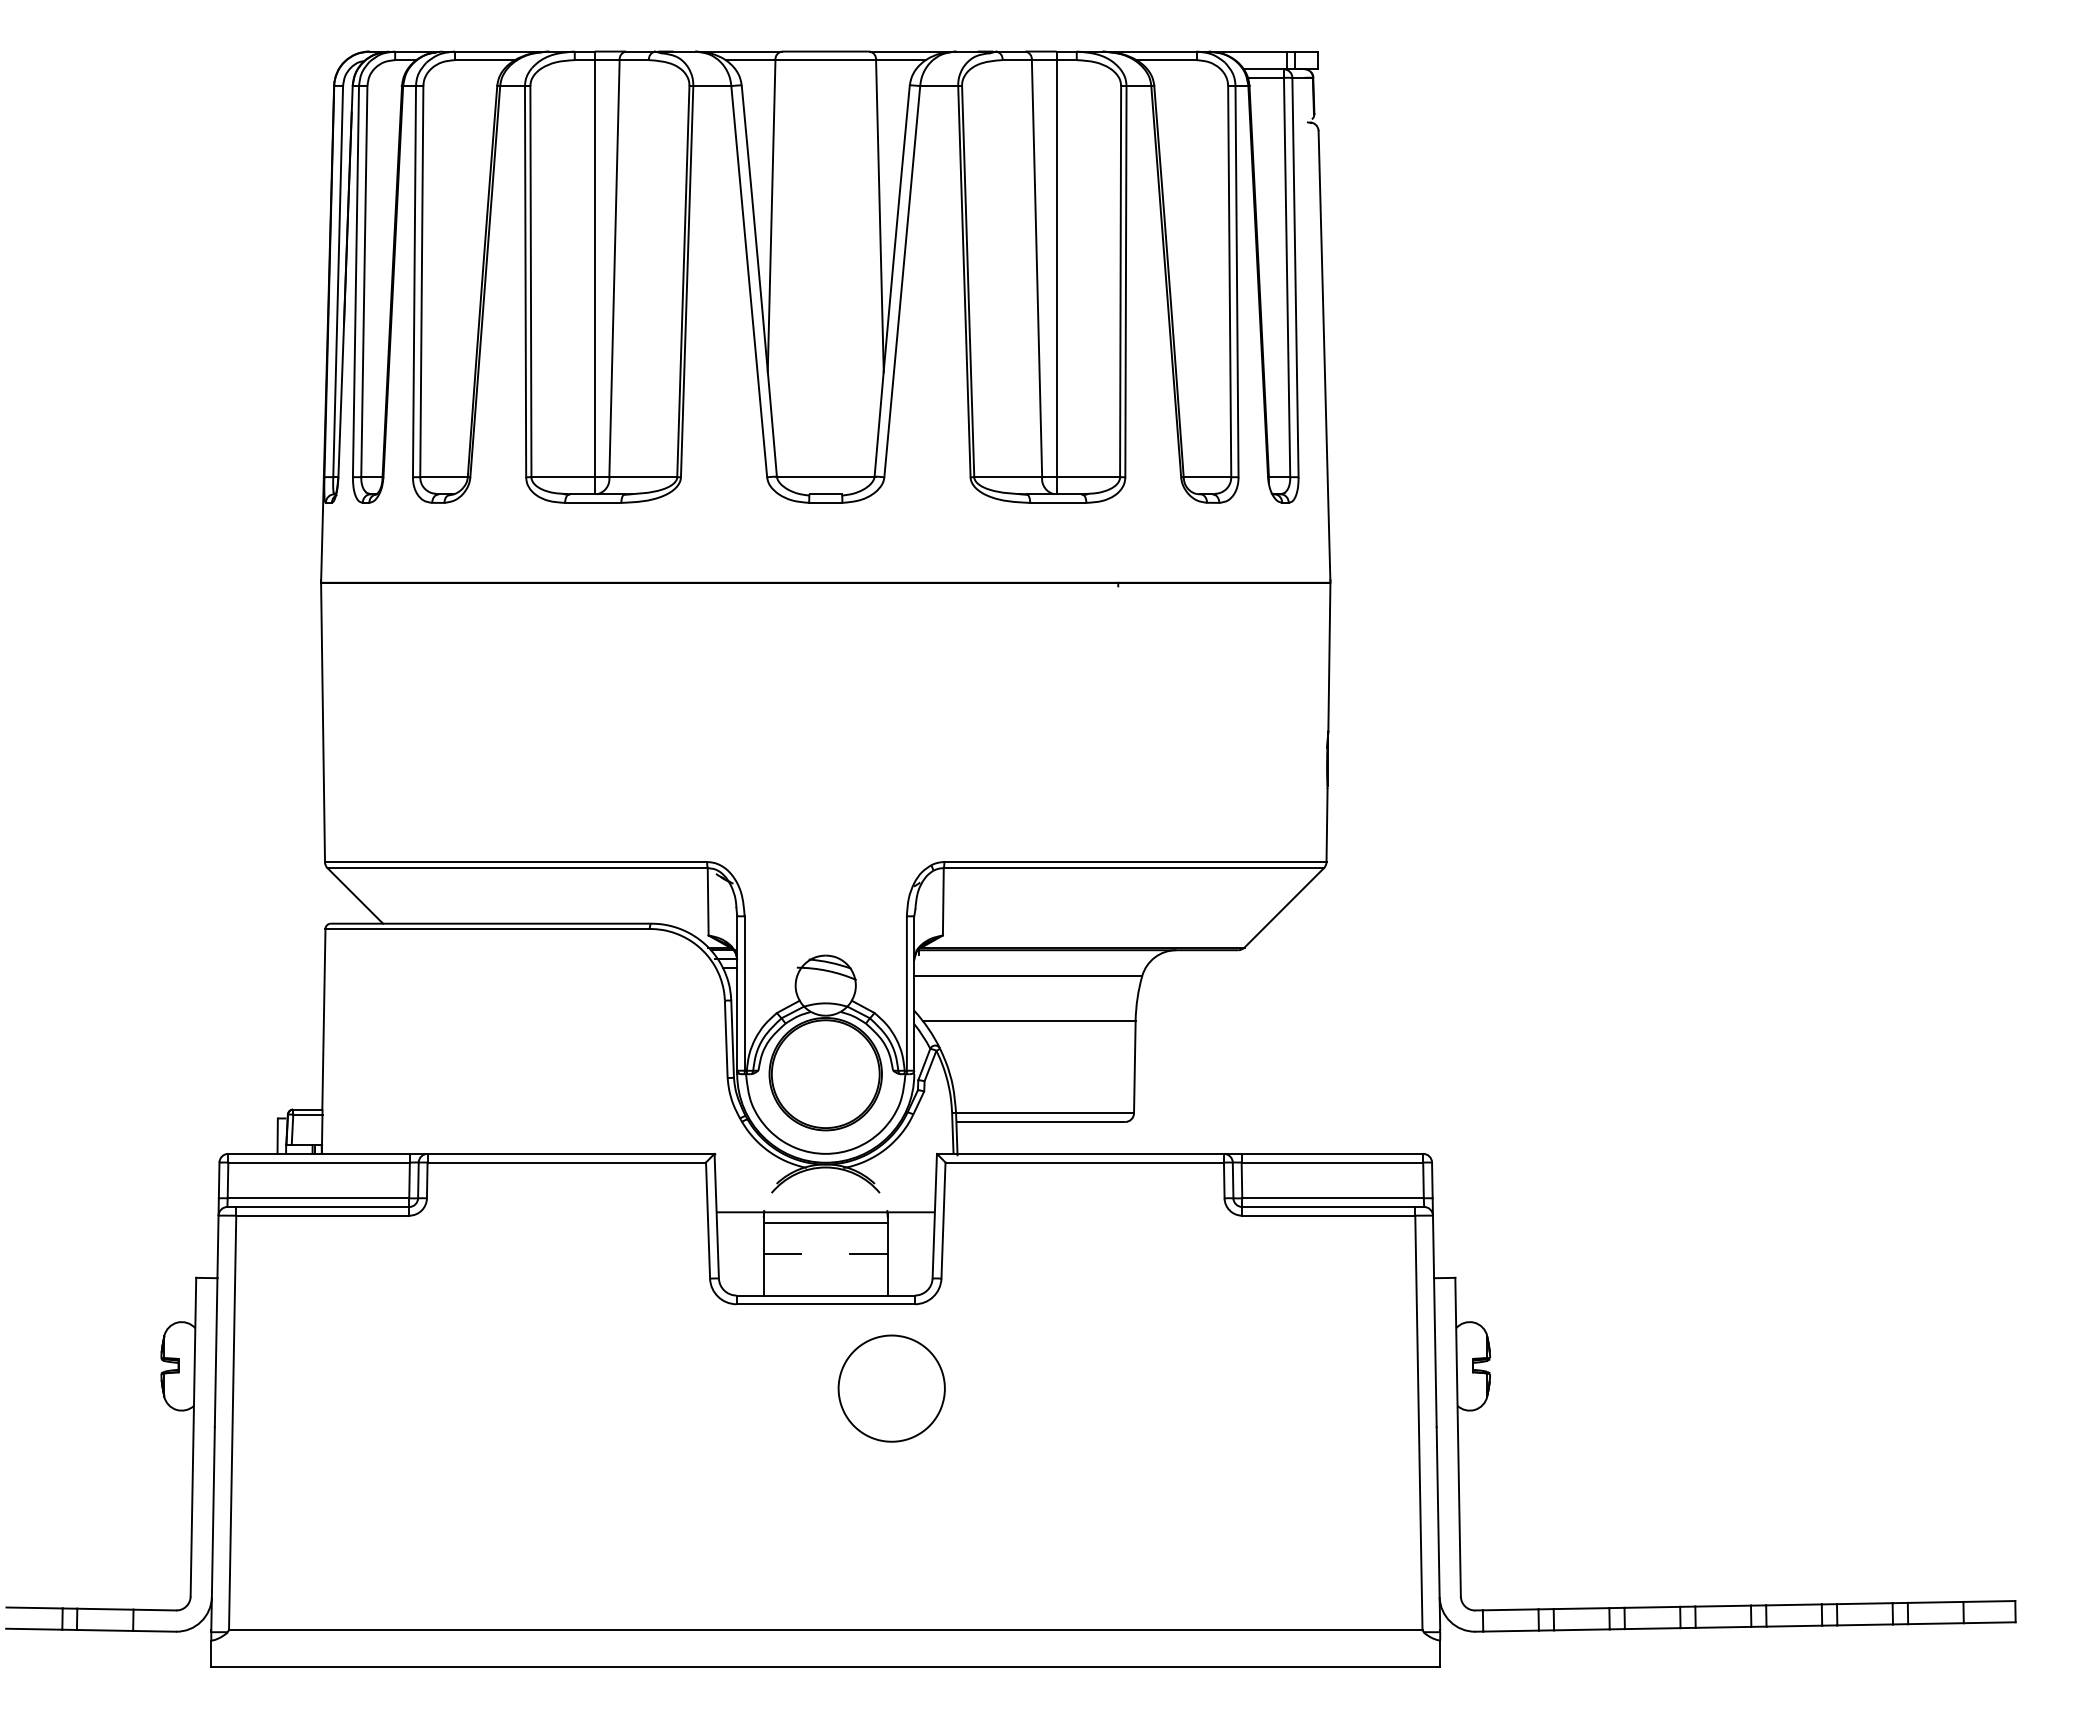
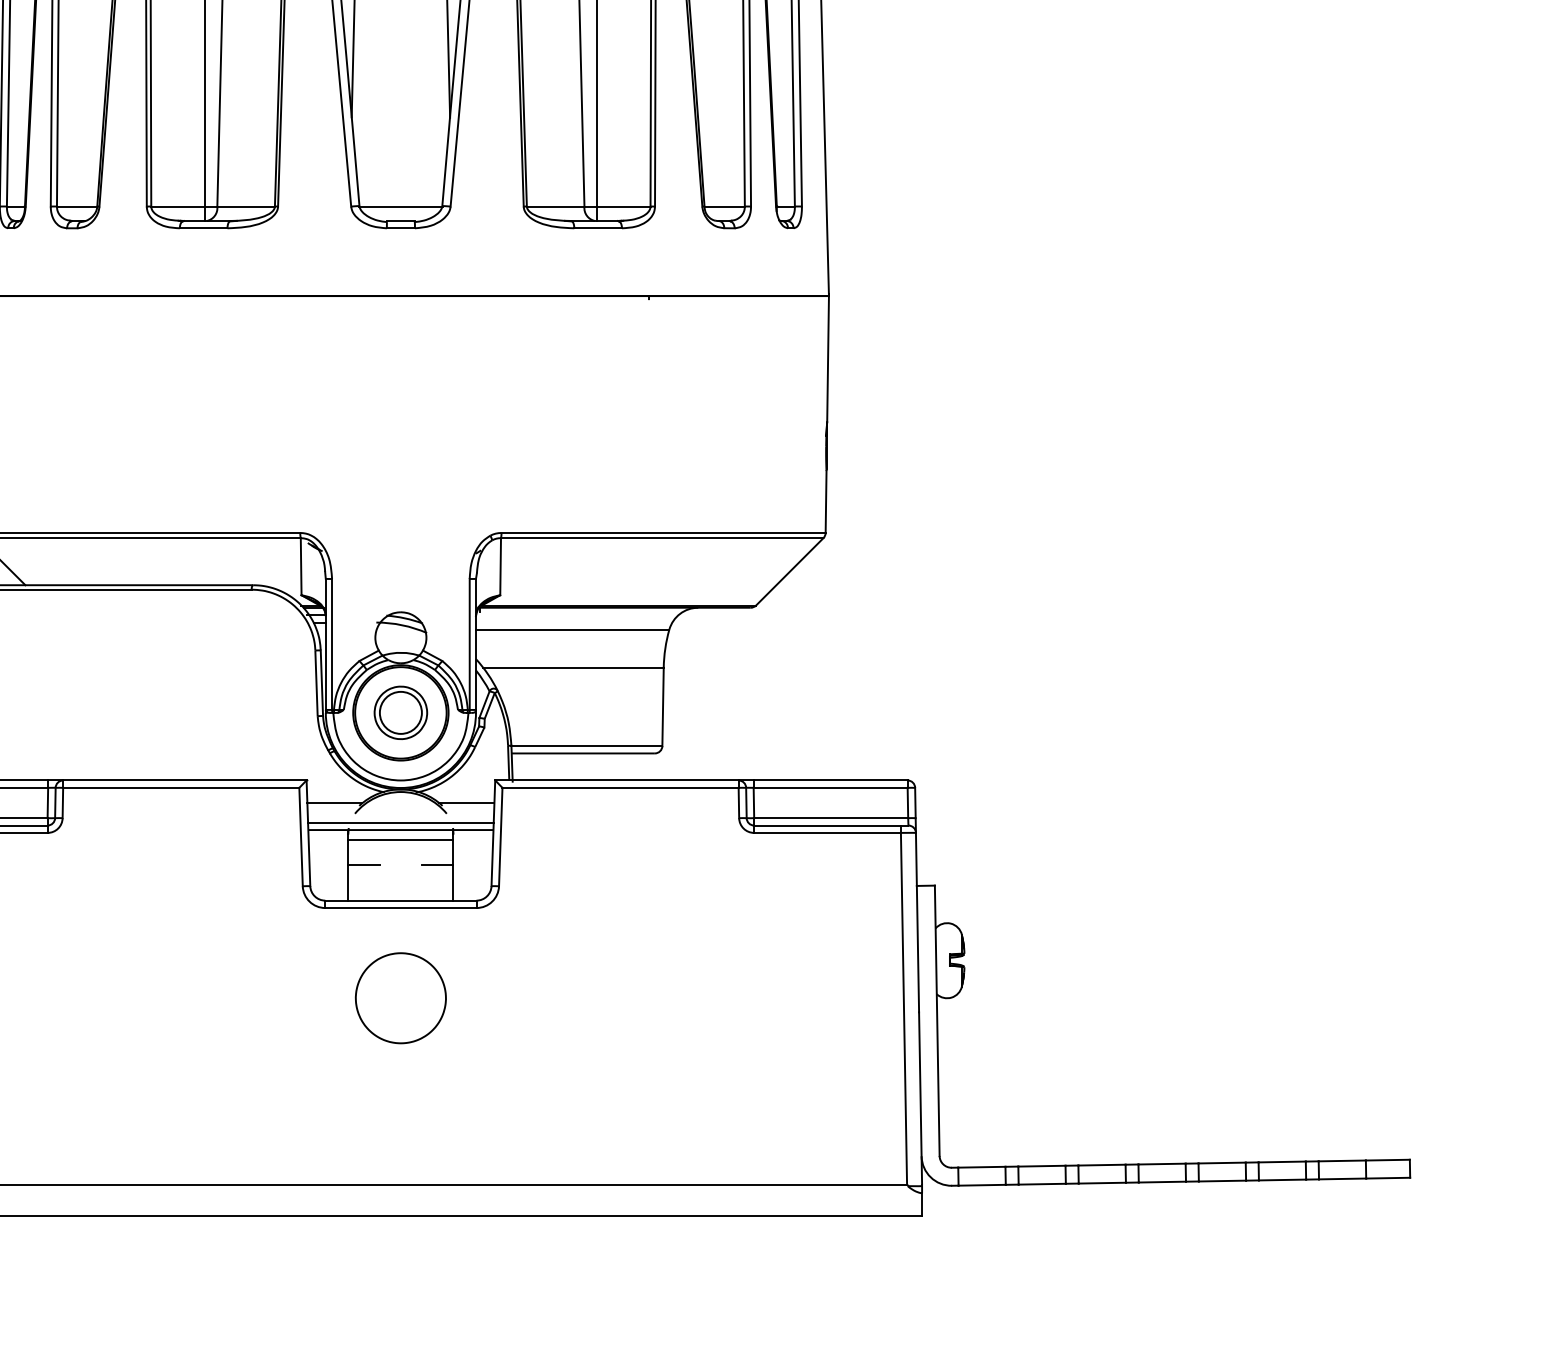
part: (825, 1073) -> (400, 712), added
line: (747, 1180) -> (334, 803), added
line: (903, 1180) -> (466, 803), added
line: (825, 1203) -> (400, 822), added
part: (891, 1388) -> (400, 998), moved

